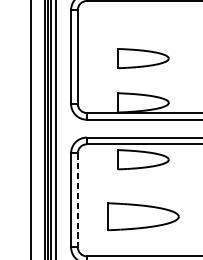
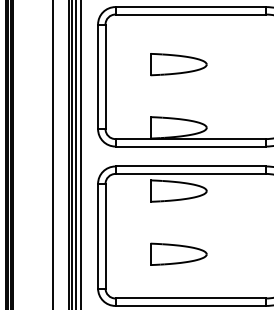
part: (143, 58) -> (178, 64), moved
line: (77, 200) -> (105, 236), dashed -> solid
part: (143, 215) -> (178, 253), size x0.71

